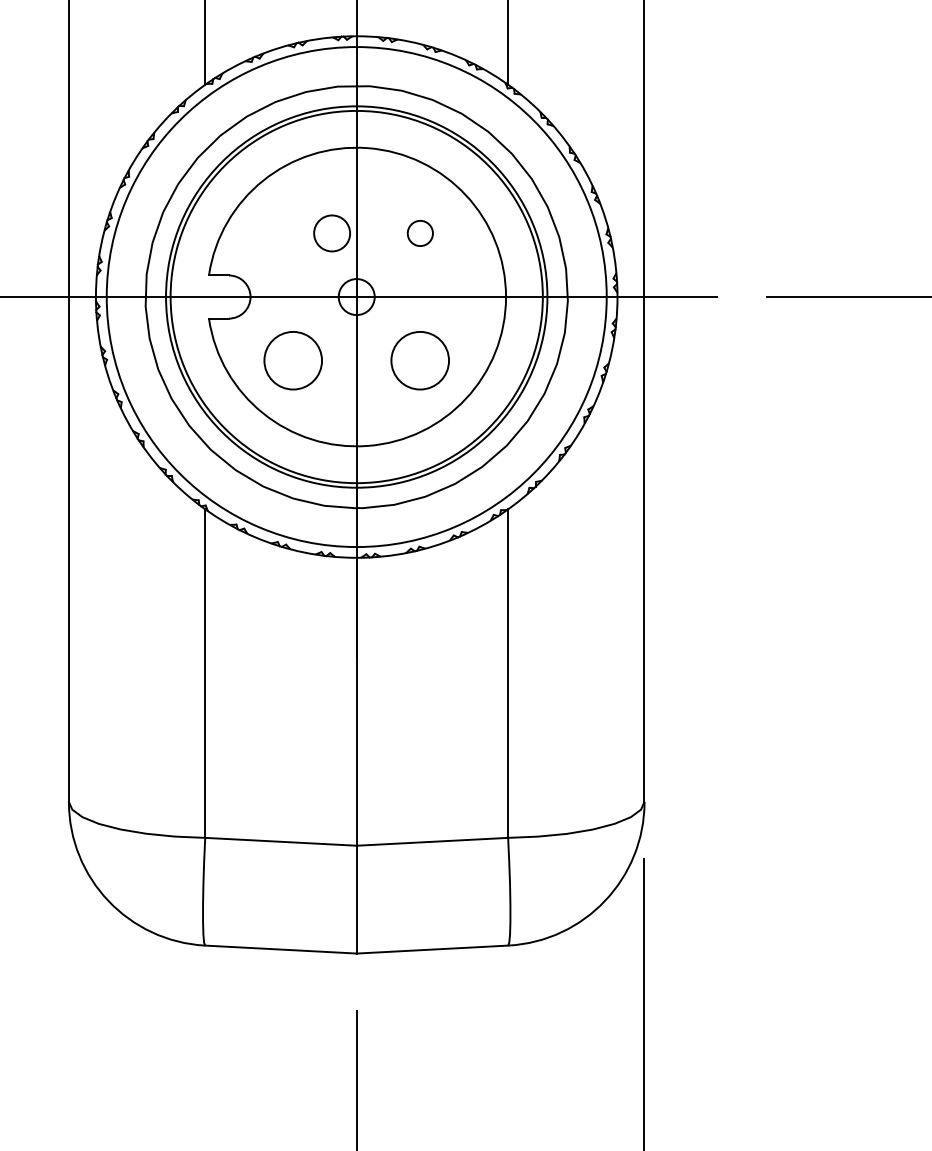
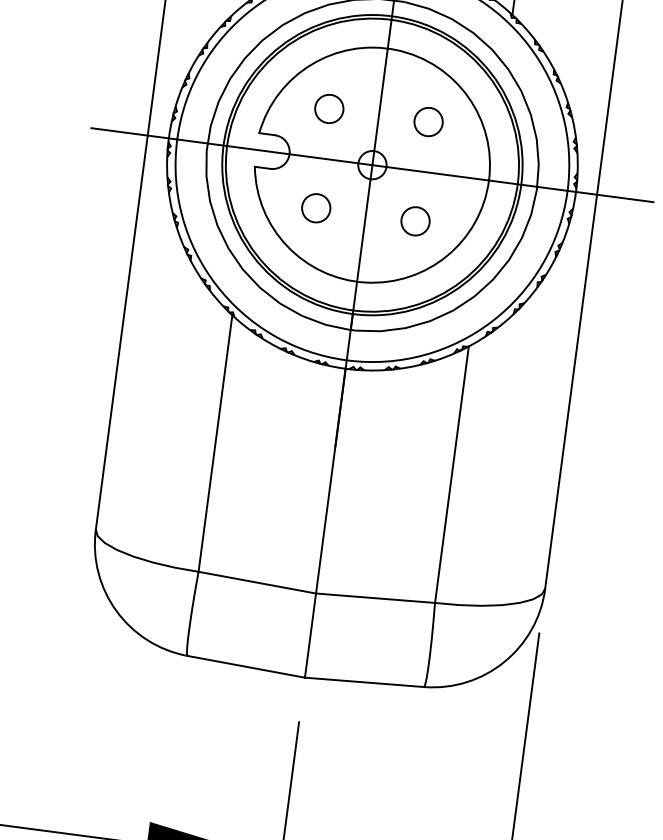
circle: (331, 233) -> (328, 108), moved
circle: (420, 233) -> (428, 122), size x1.43
circle: (292, 360) -> (315, 208), size x0.62
circle: (420, 360) -> (415, 221), size x0.62

